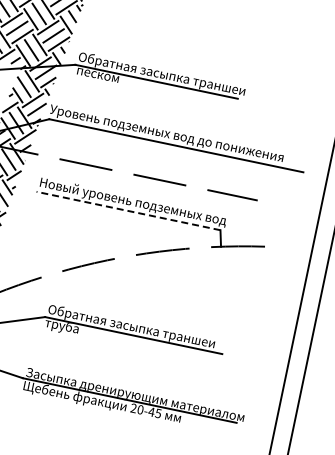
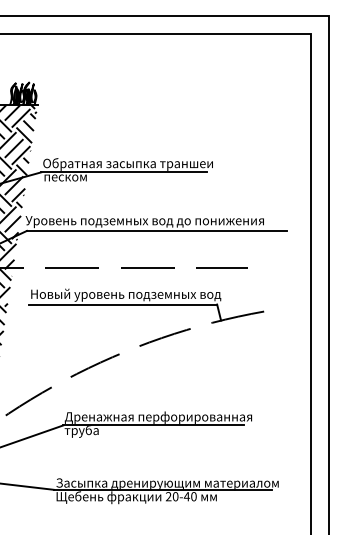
line: (128, 211) -> (123, 304), dashed -> solid
text: (139, 328) -> (158, 417), Обратная засыпка траншеи -> Дренажная перфорированная
text: (158, 413) -> (193, 496), 20-45 -> 20-40

